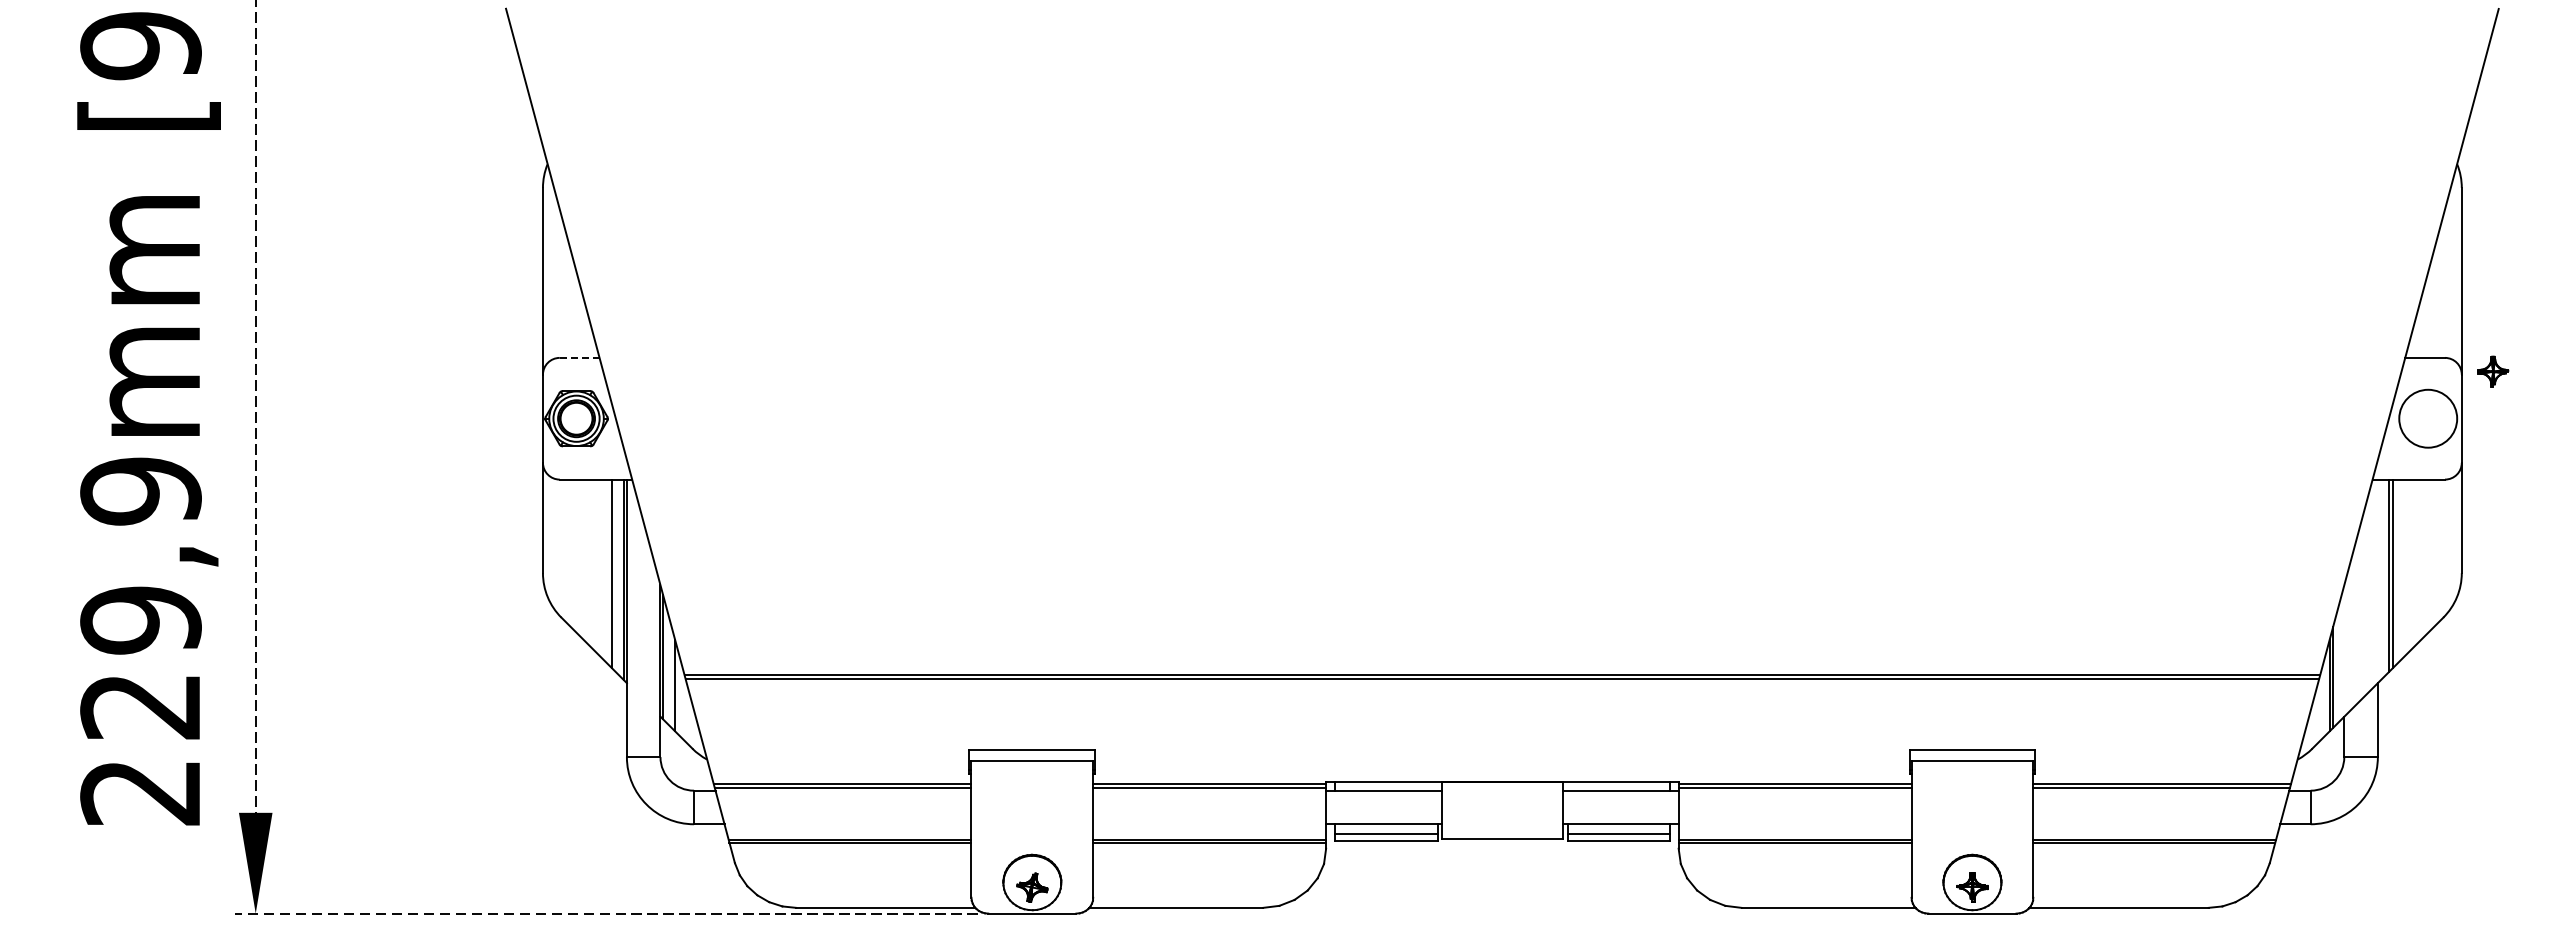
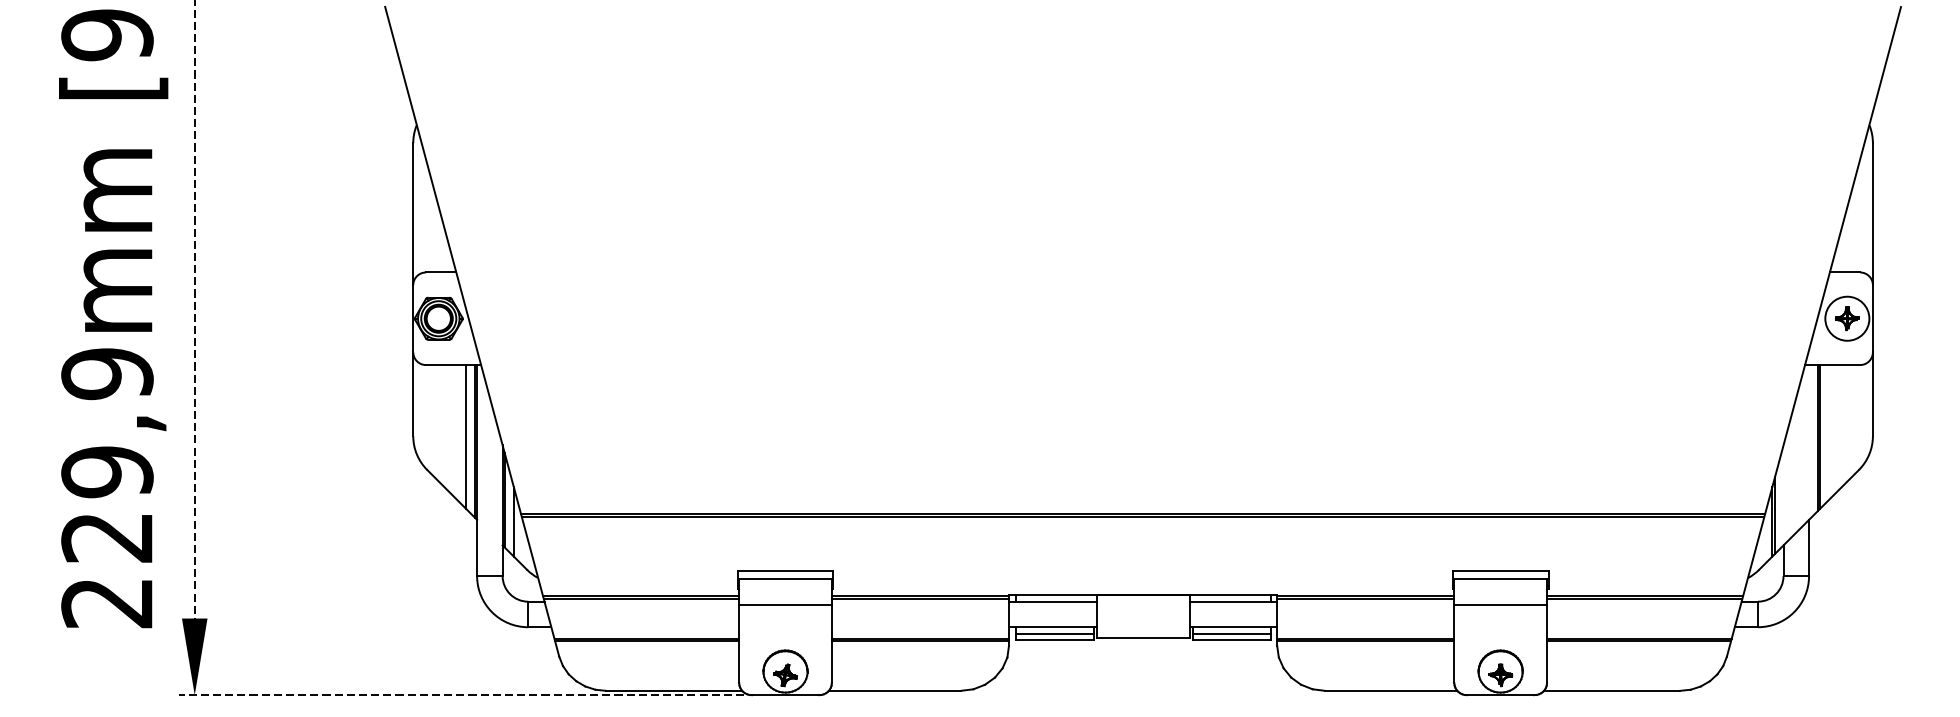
line: (579, 357) -> (441, 272), dashed -> solid
part: (2493, 371) -> (1847, 318), moved
line: (1032, 795) -> (785, 605), added
line: (1972, 795) -> (1500, 605), added

